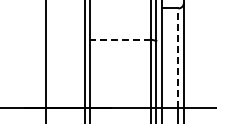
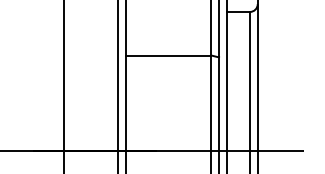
line: (119, 39) -> (167, 55), dashed -> solid
line: (178, 58) -> (250, 82), dashed -> solid

